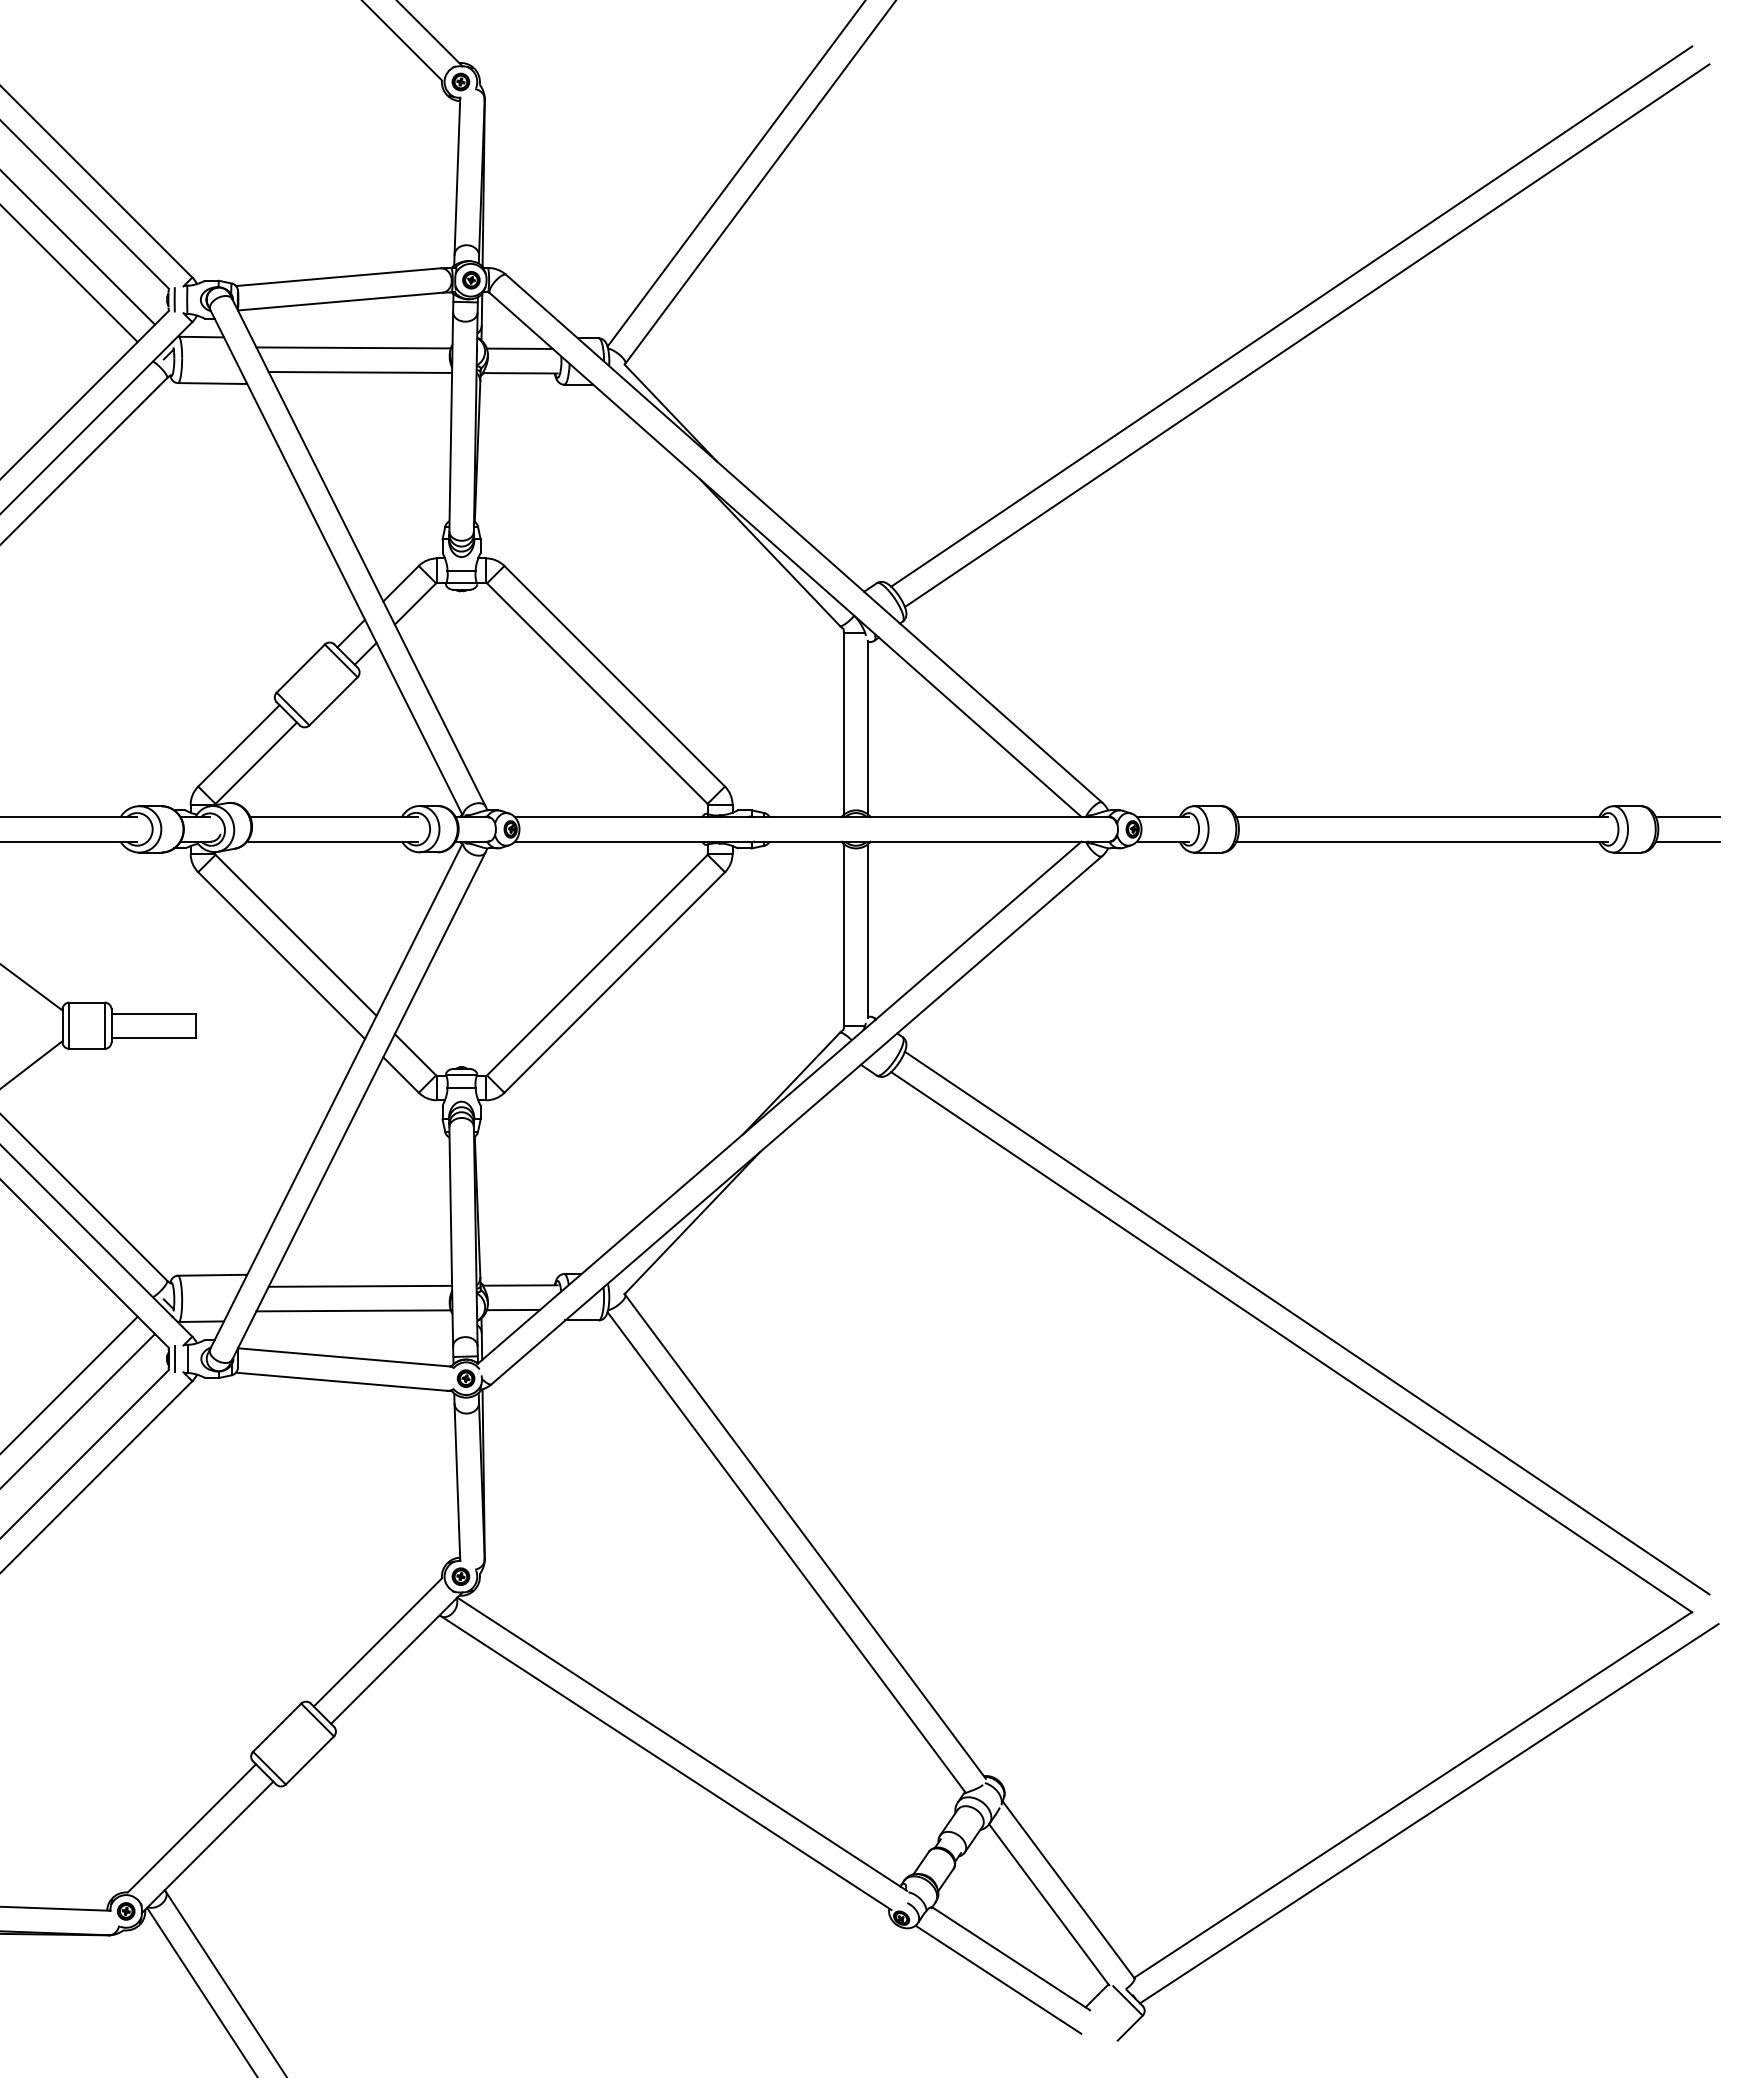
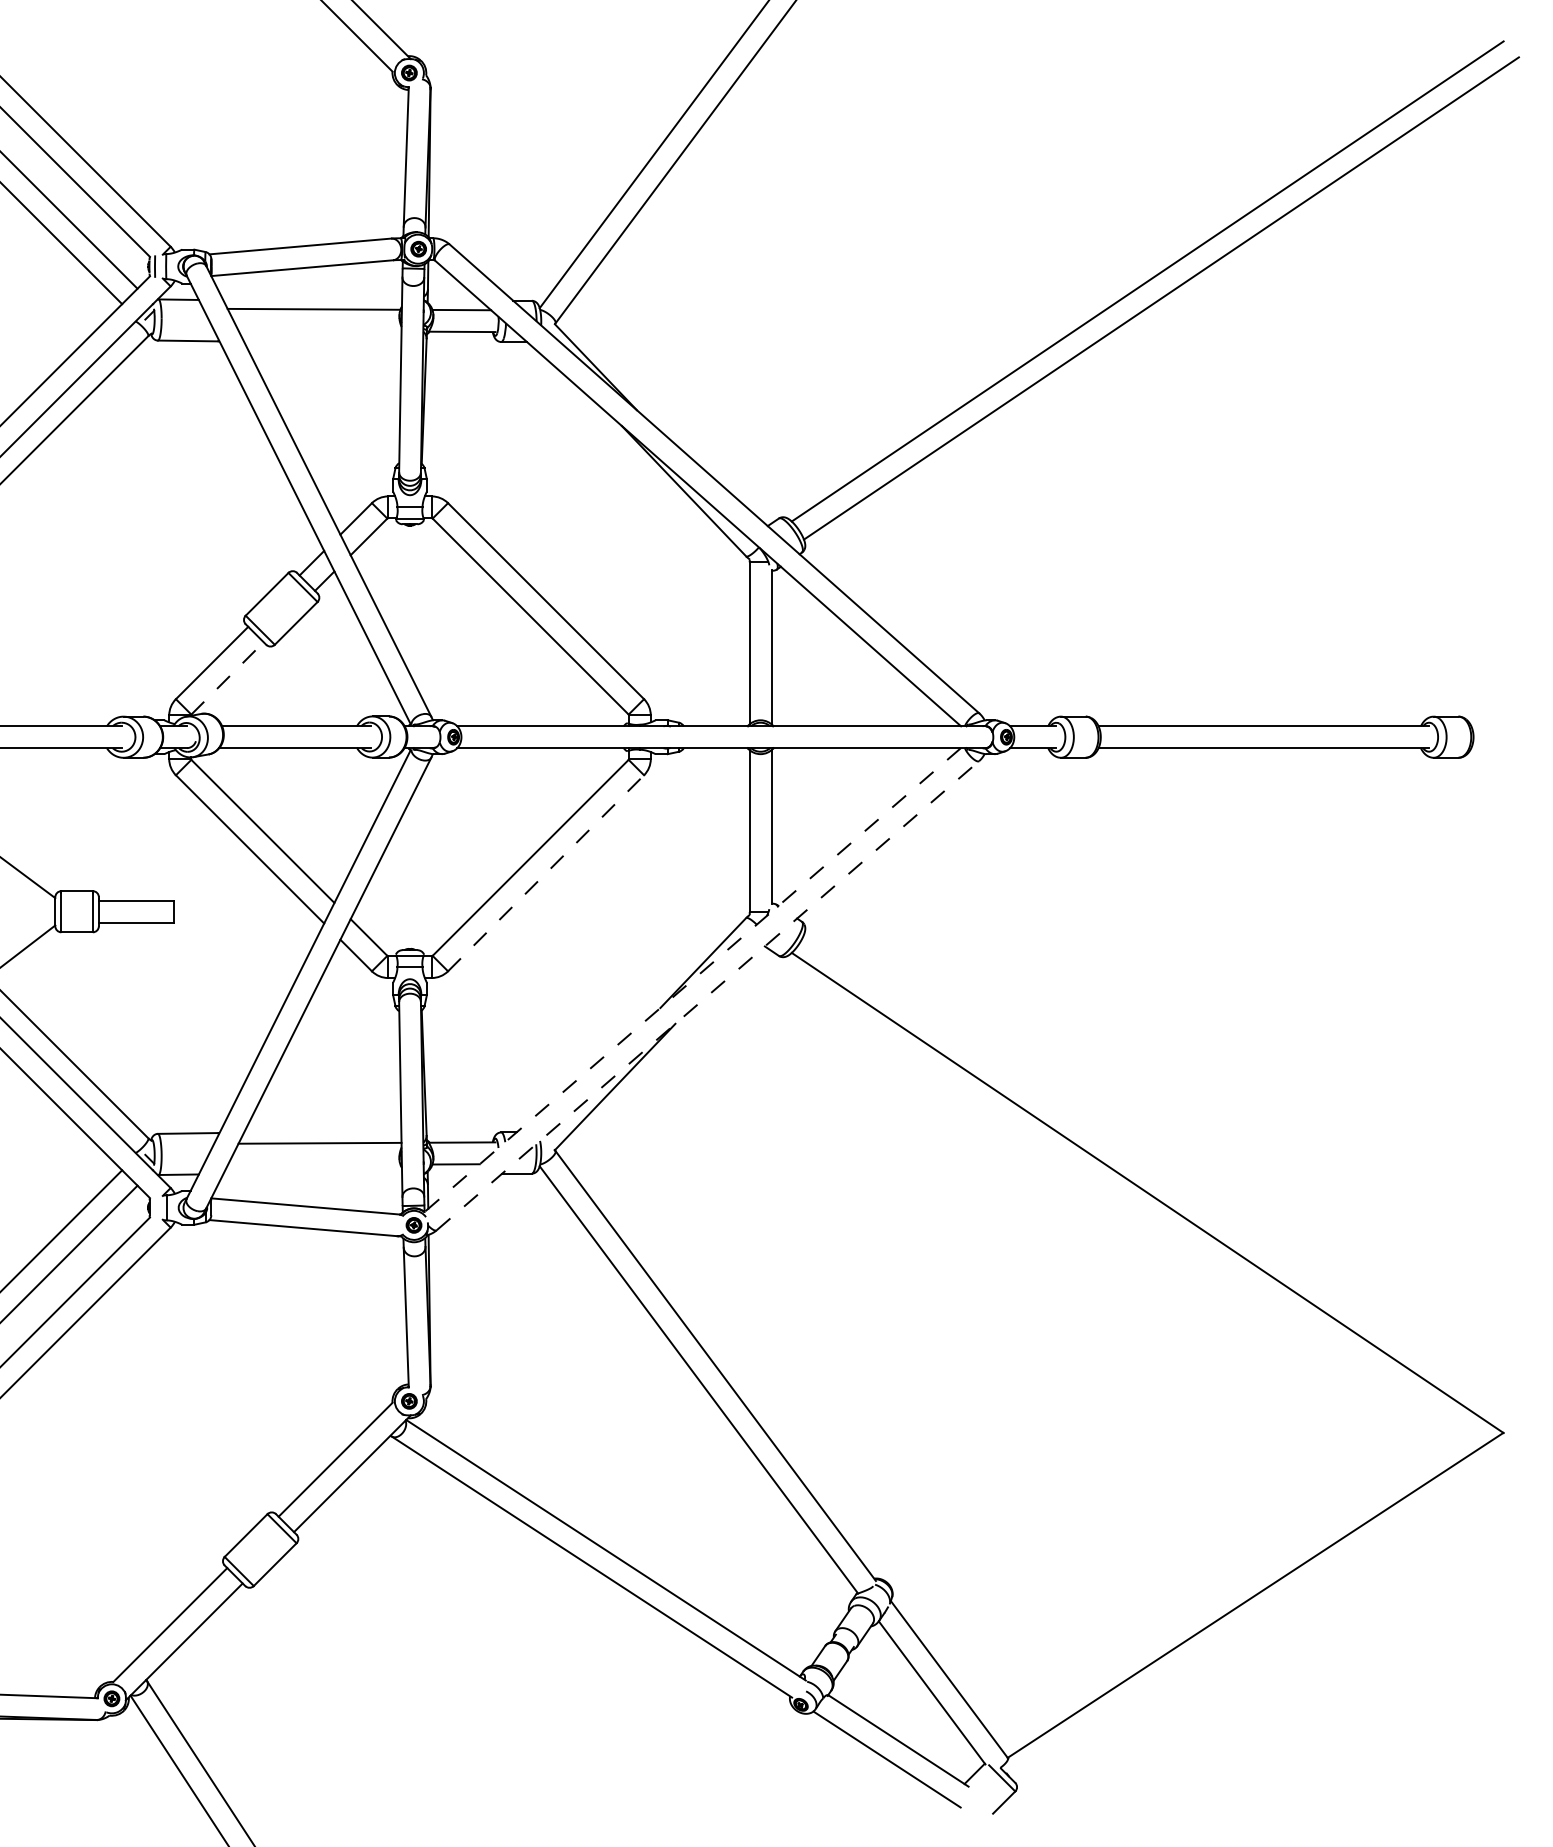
line: (360, 372) -> (320, 331), removed
line: (256, 763) -> (227, 678), solid -> dashed
line: (1687, 817) -> (1499, 726), removed
line: (1687, 841) -> (1499, 747), removed
line: (614, 982) -> (545, 873), solid -> dashed
line: (779, 1103) -> (692, 980), solid -> dashed
line: (797, 1119) -> (708, 995), solid -> dashed
line: (353, 1310) -> (313, 1164), removed
line: (1306, 1322) -> (1160, 1175), removed
line: (175, 1358) -> (155, 1207), removed
line: (1429, 1813) -> (1270, 1611), removed

